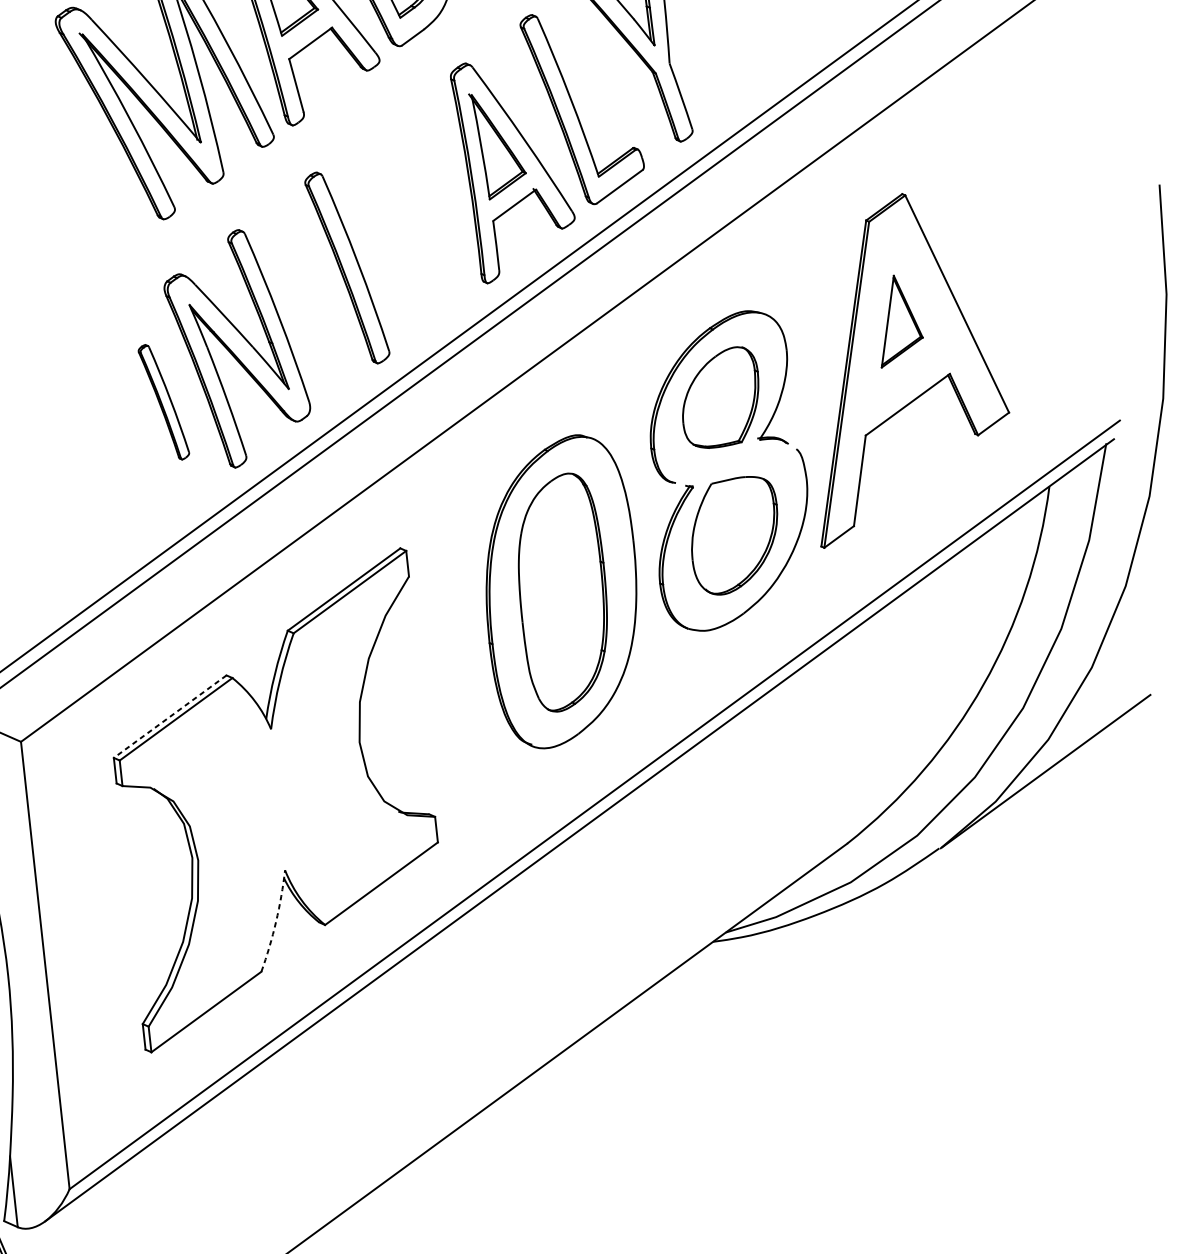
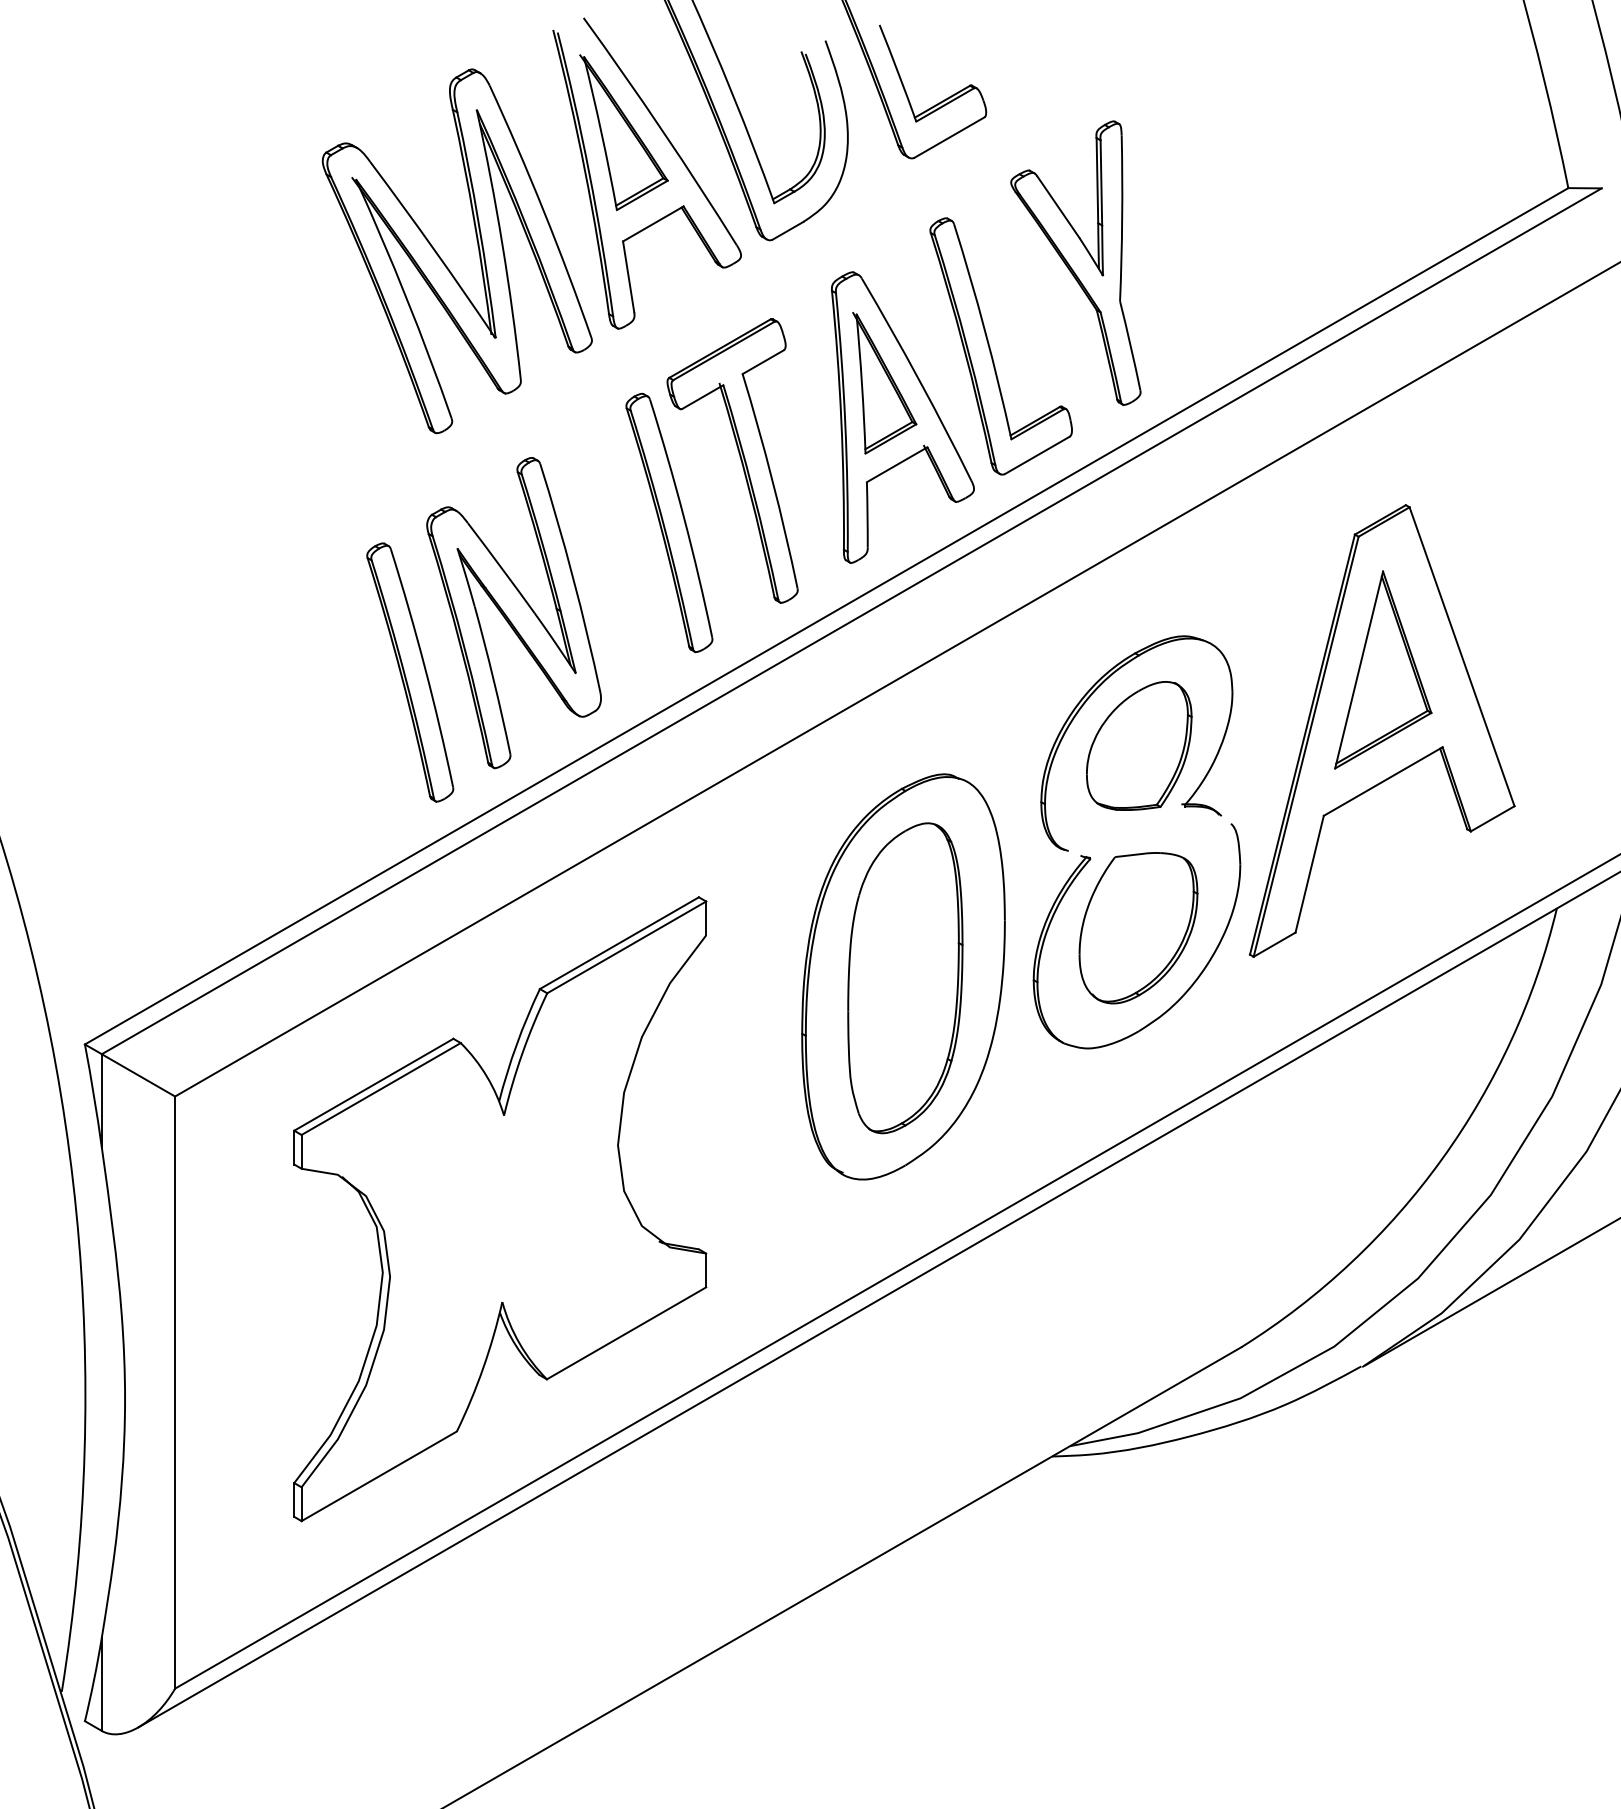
part: (395, 214) -> (740, 460), added
part: (898, 320) -> (1383, 669), size x1.67
part: (164, 402) -> (410, 672), size x1.67
line: (169, 716) -> (373, 1084), dashed -> solid
arc: (276, 922) -> (483, 1368), dashed -> solid

